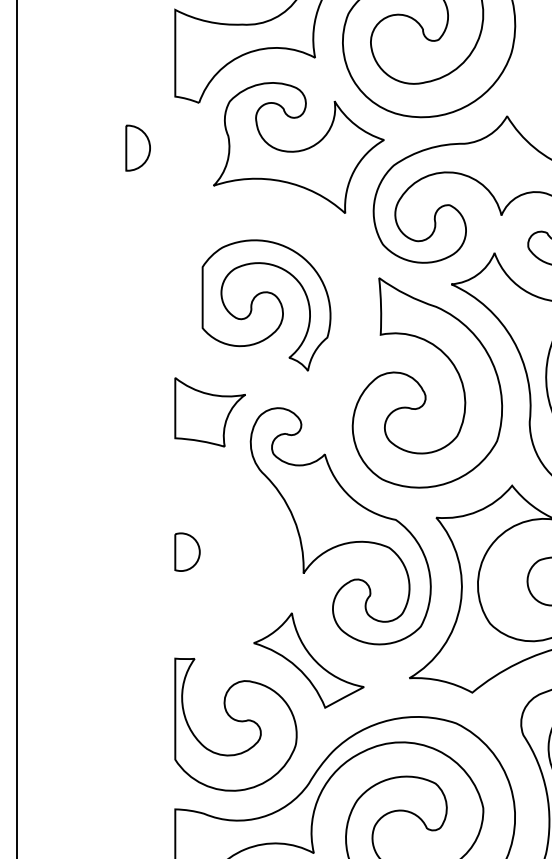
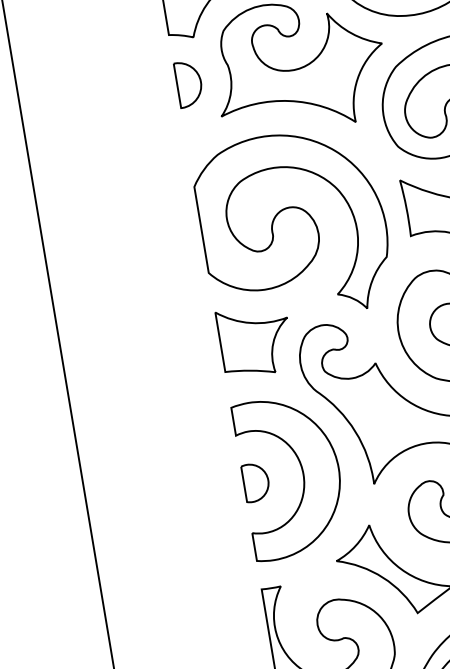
part: (137, 147) -> (188, 83), moved
part: (266, 305) -> (293, 226), size x1.43
part: (234, 551) -> (302, 473), added

